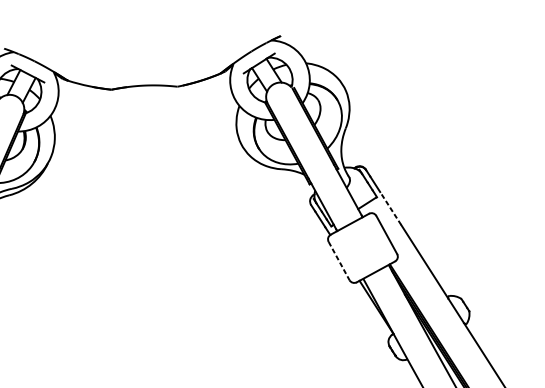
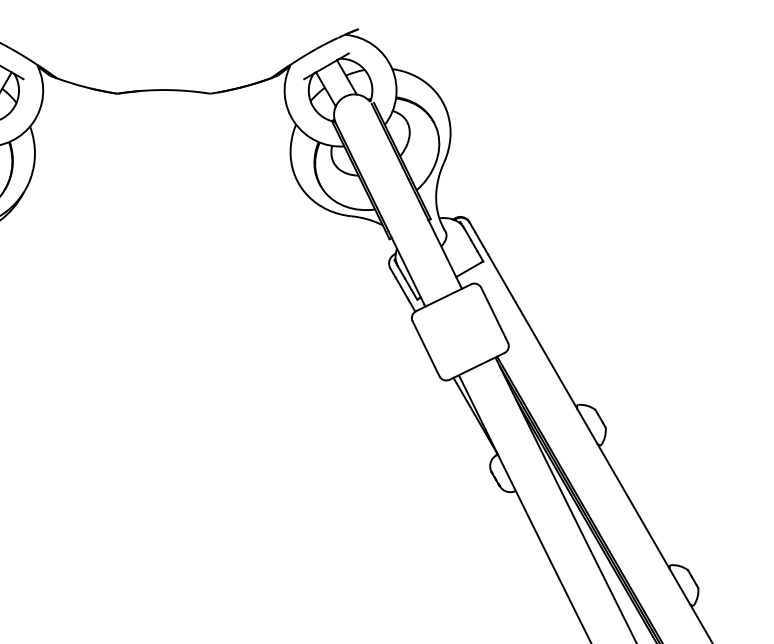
line: (390, 207) -> (501, 277), dashed -> solid
line: (339, 260) -> (426, 348), dashed -> solid

